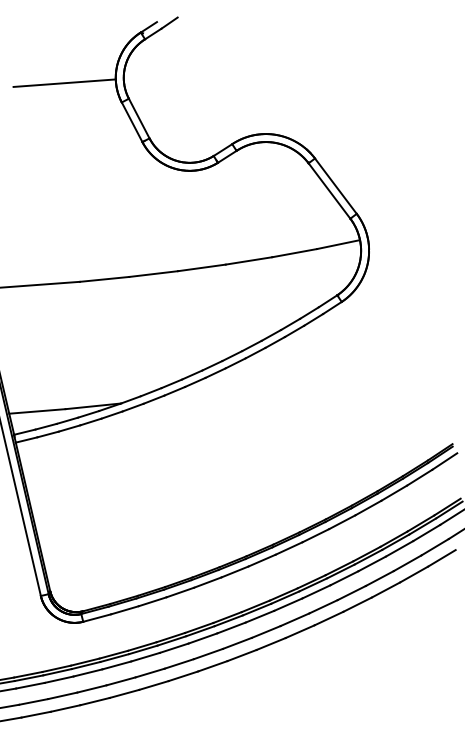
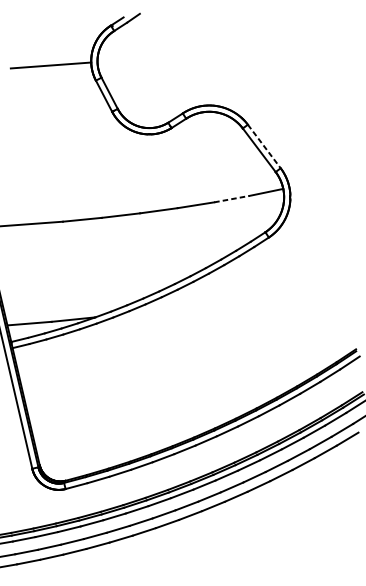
line: (335, 186) -> (263, 146), solid -> dashed
line: (294, 253) -> (231, 199), solid -> dashed

